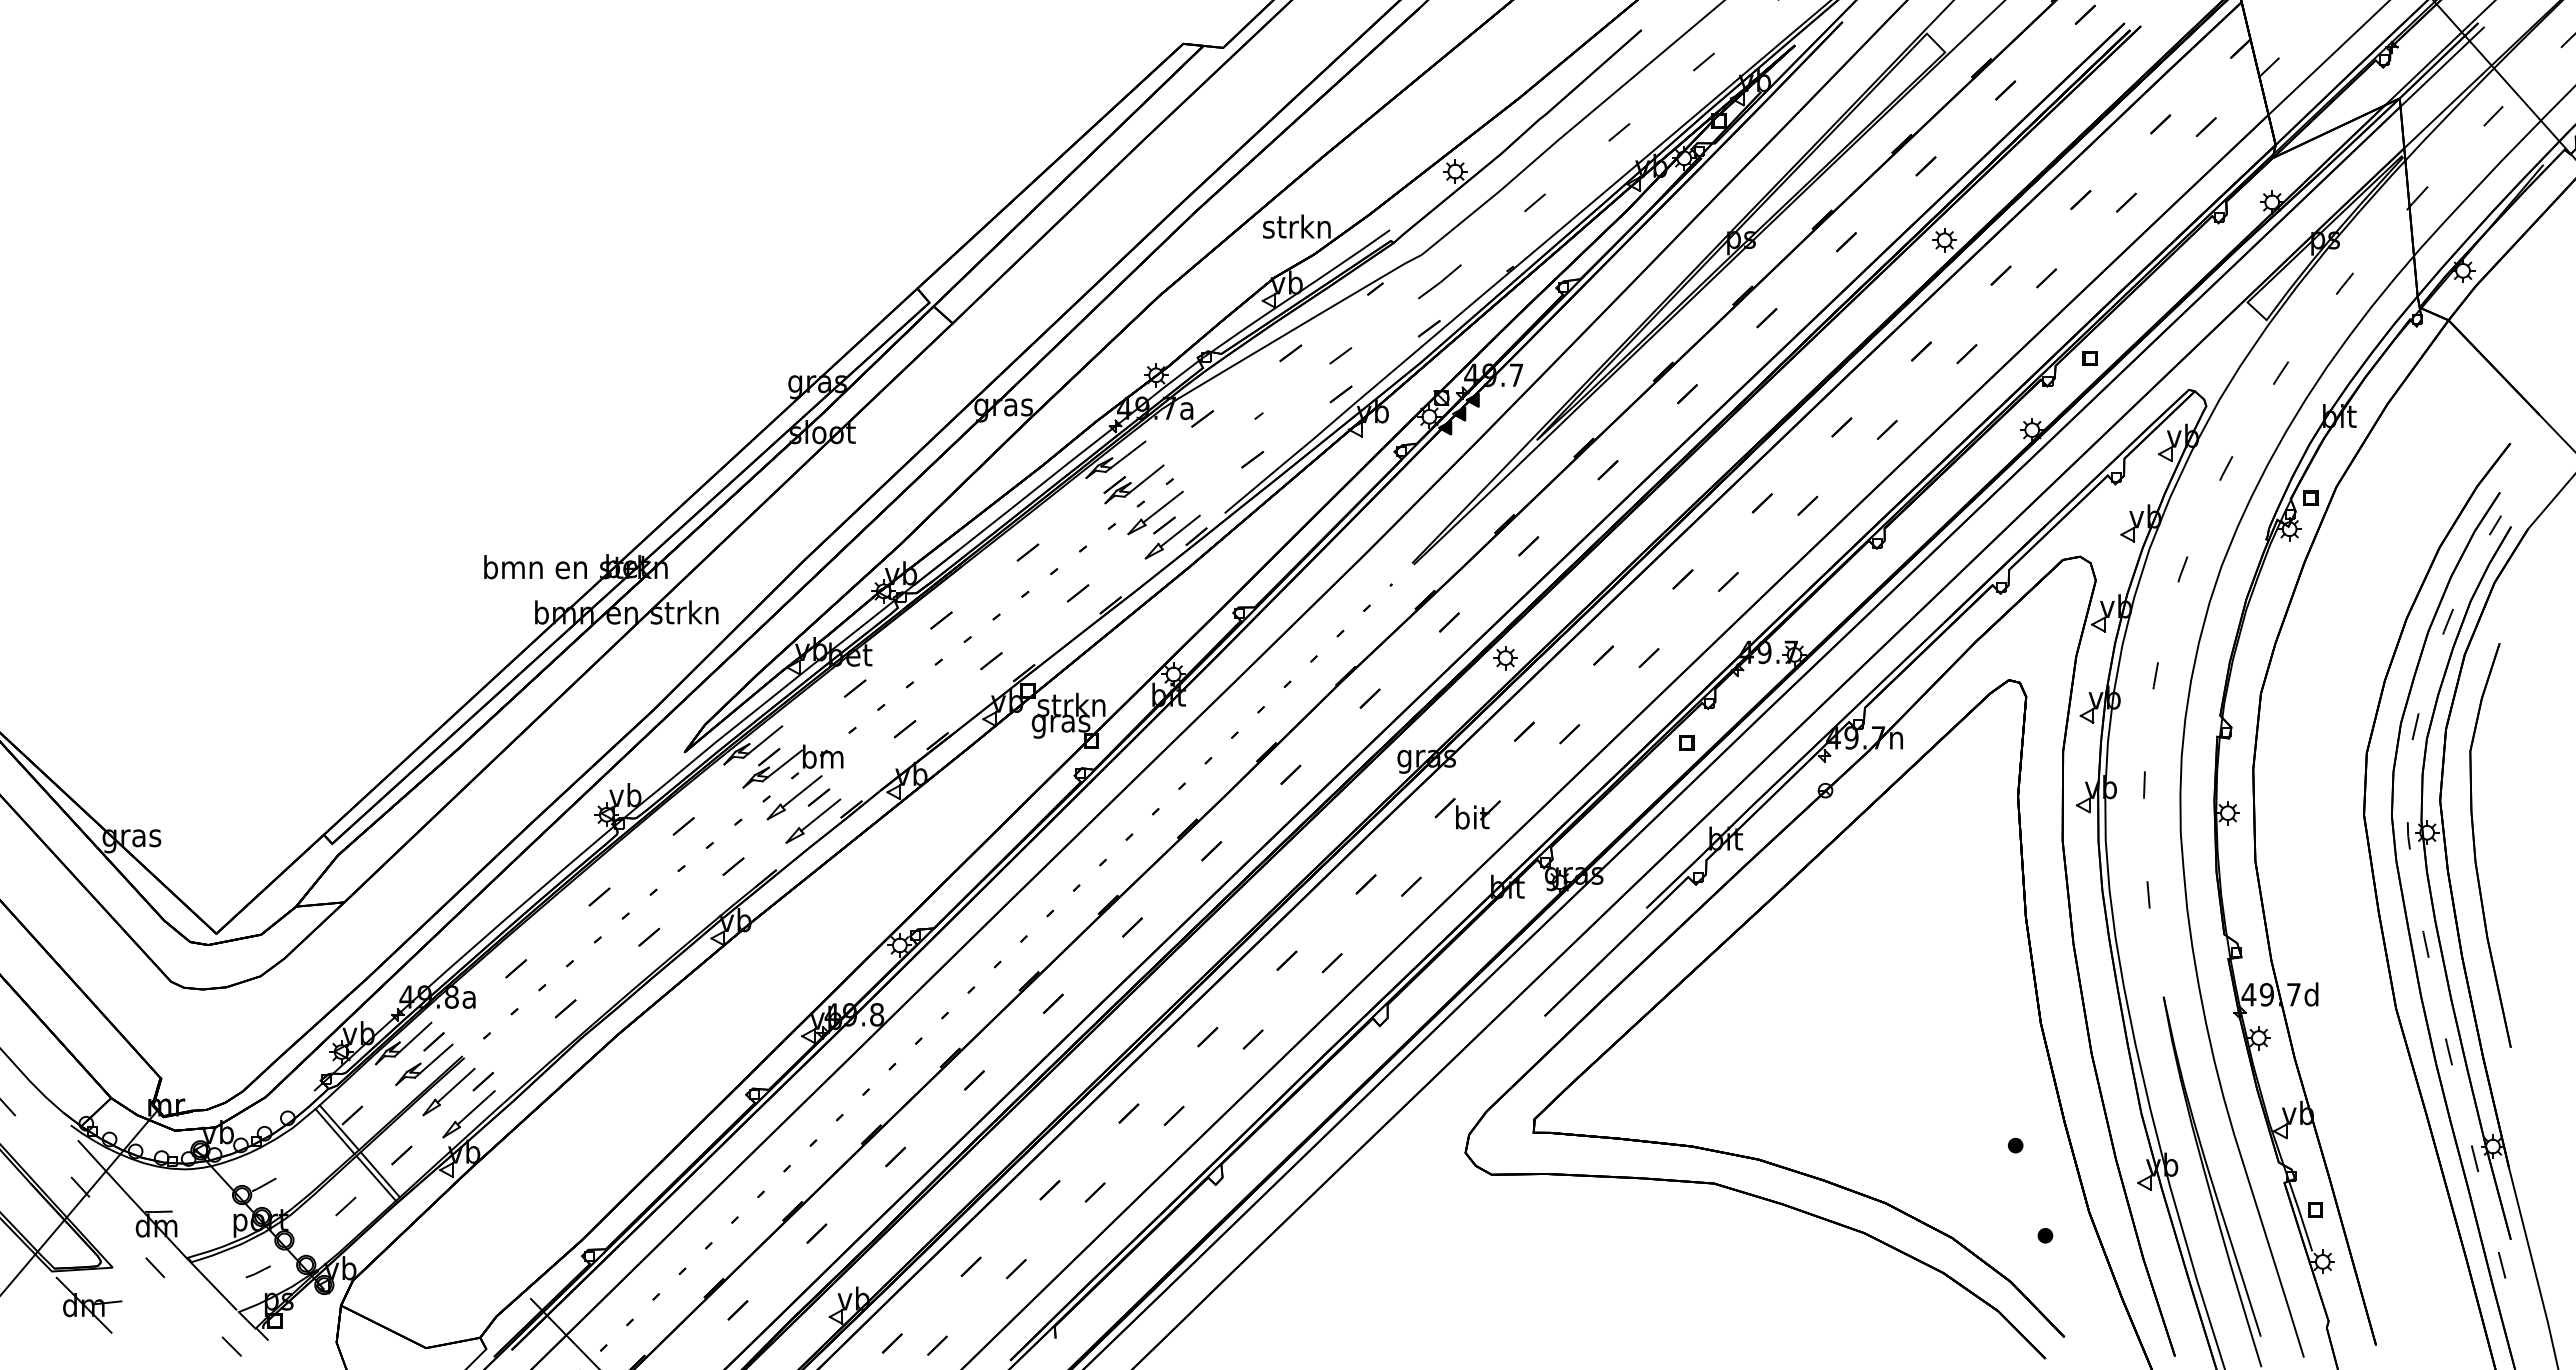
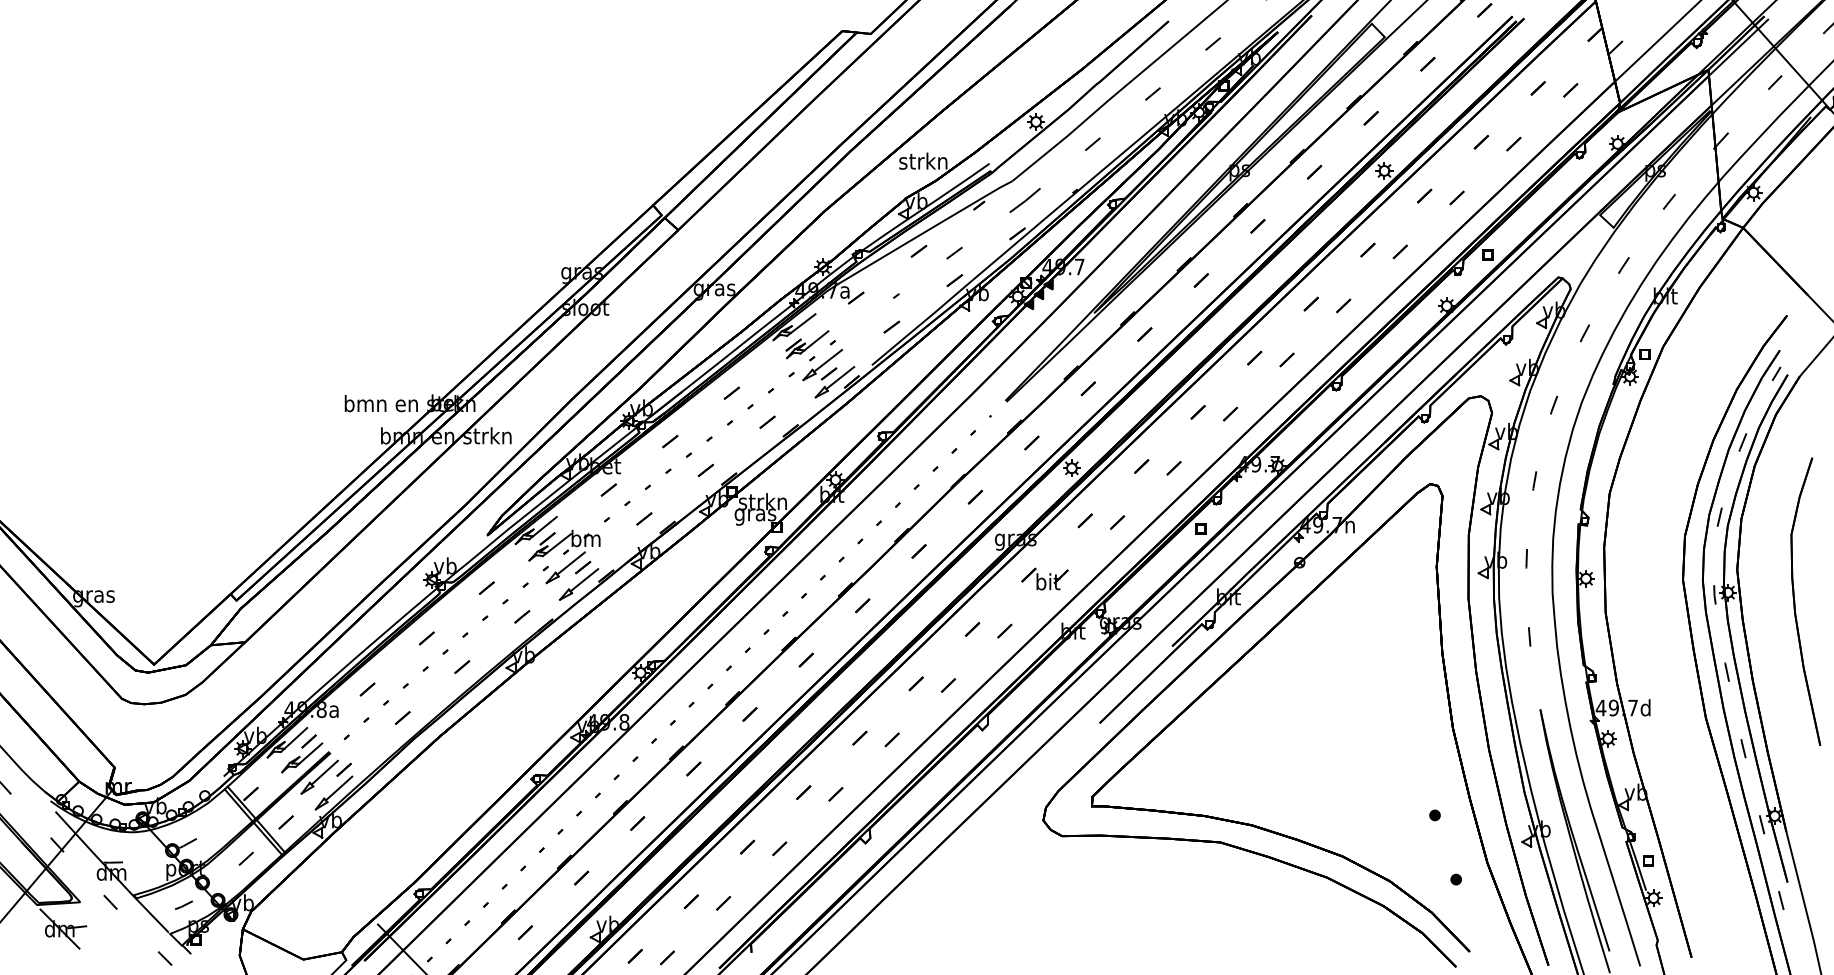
part: (2475, 845) -> (1795, 601), moved

